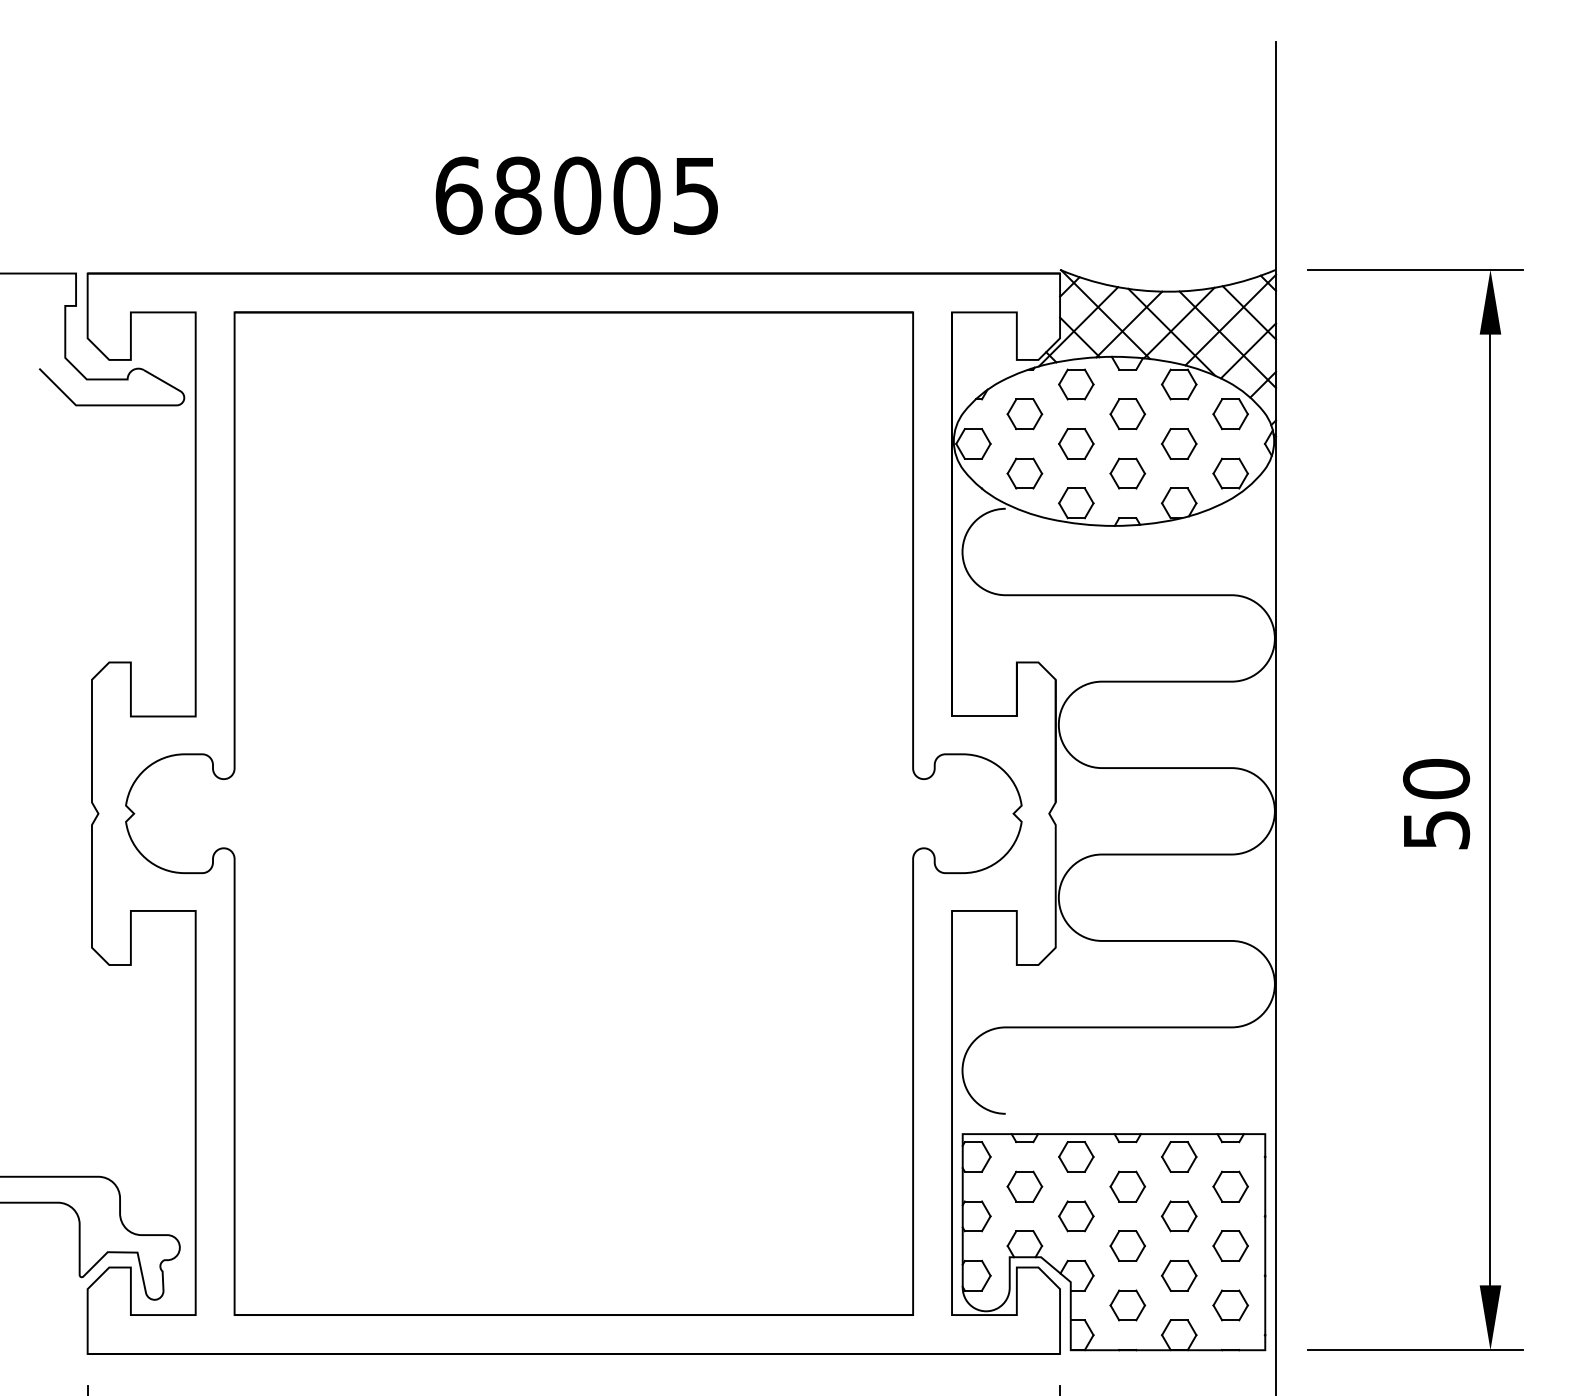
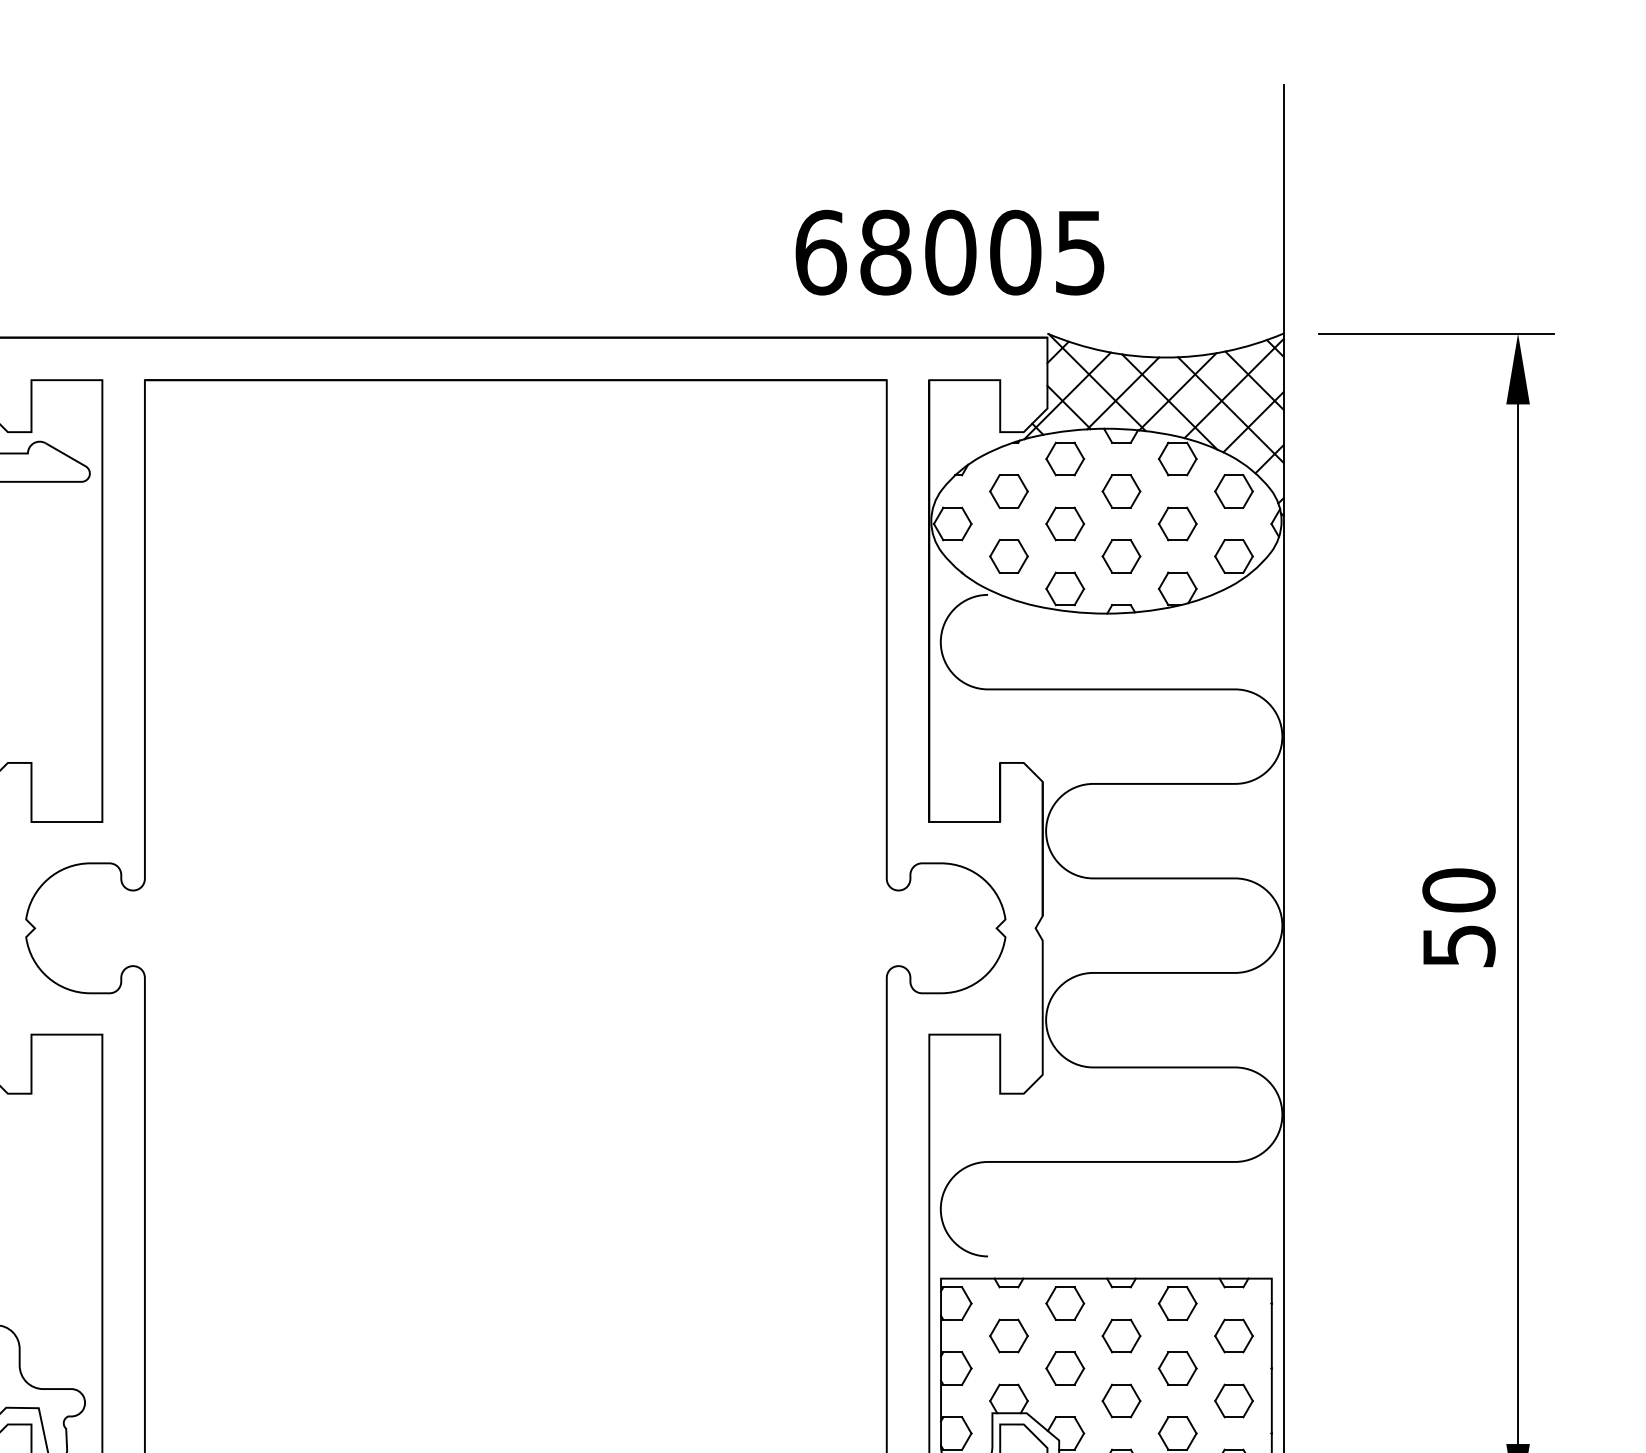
text: (576, 195) -> (949, 252), moved

